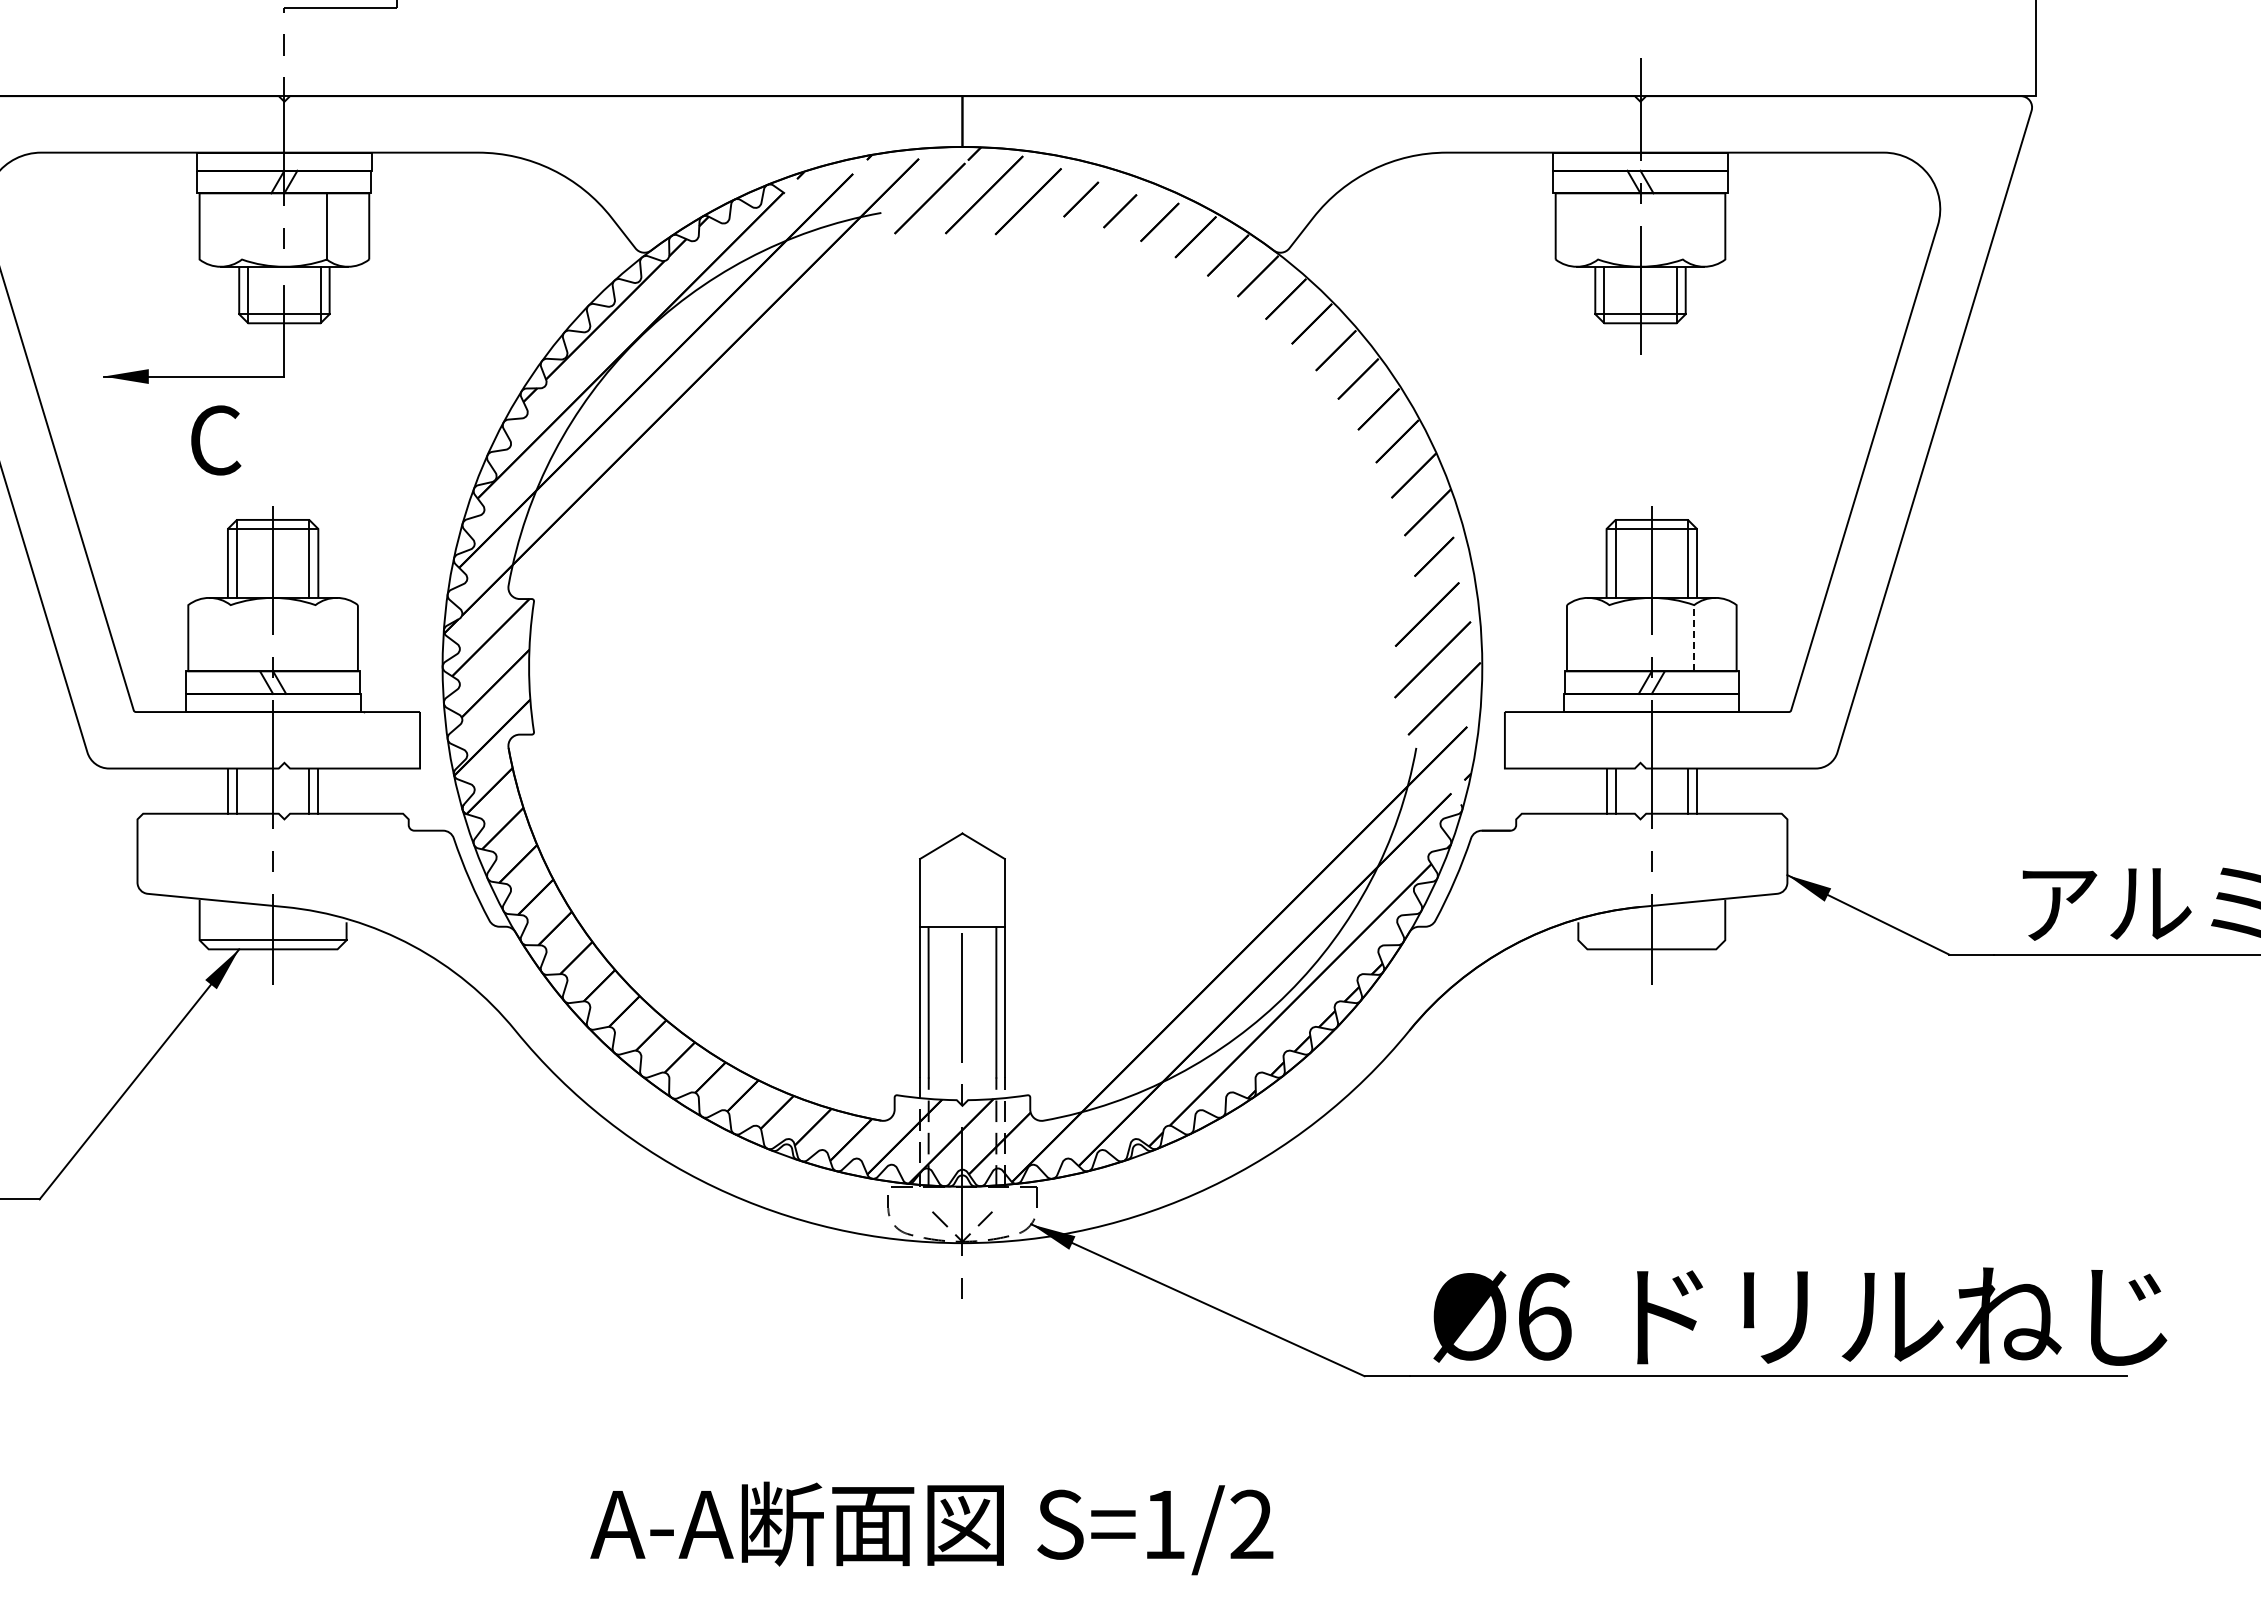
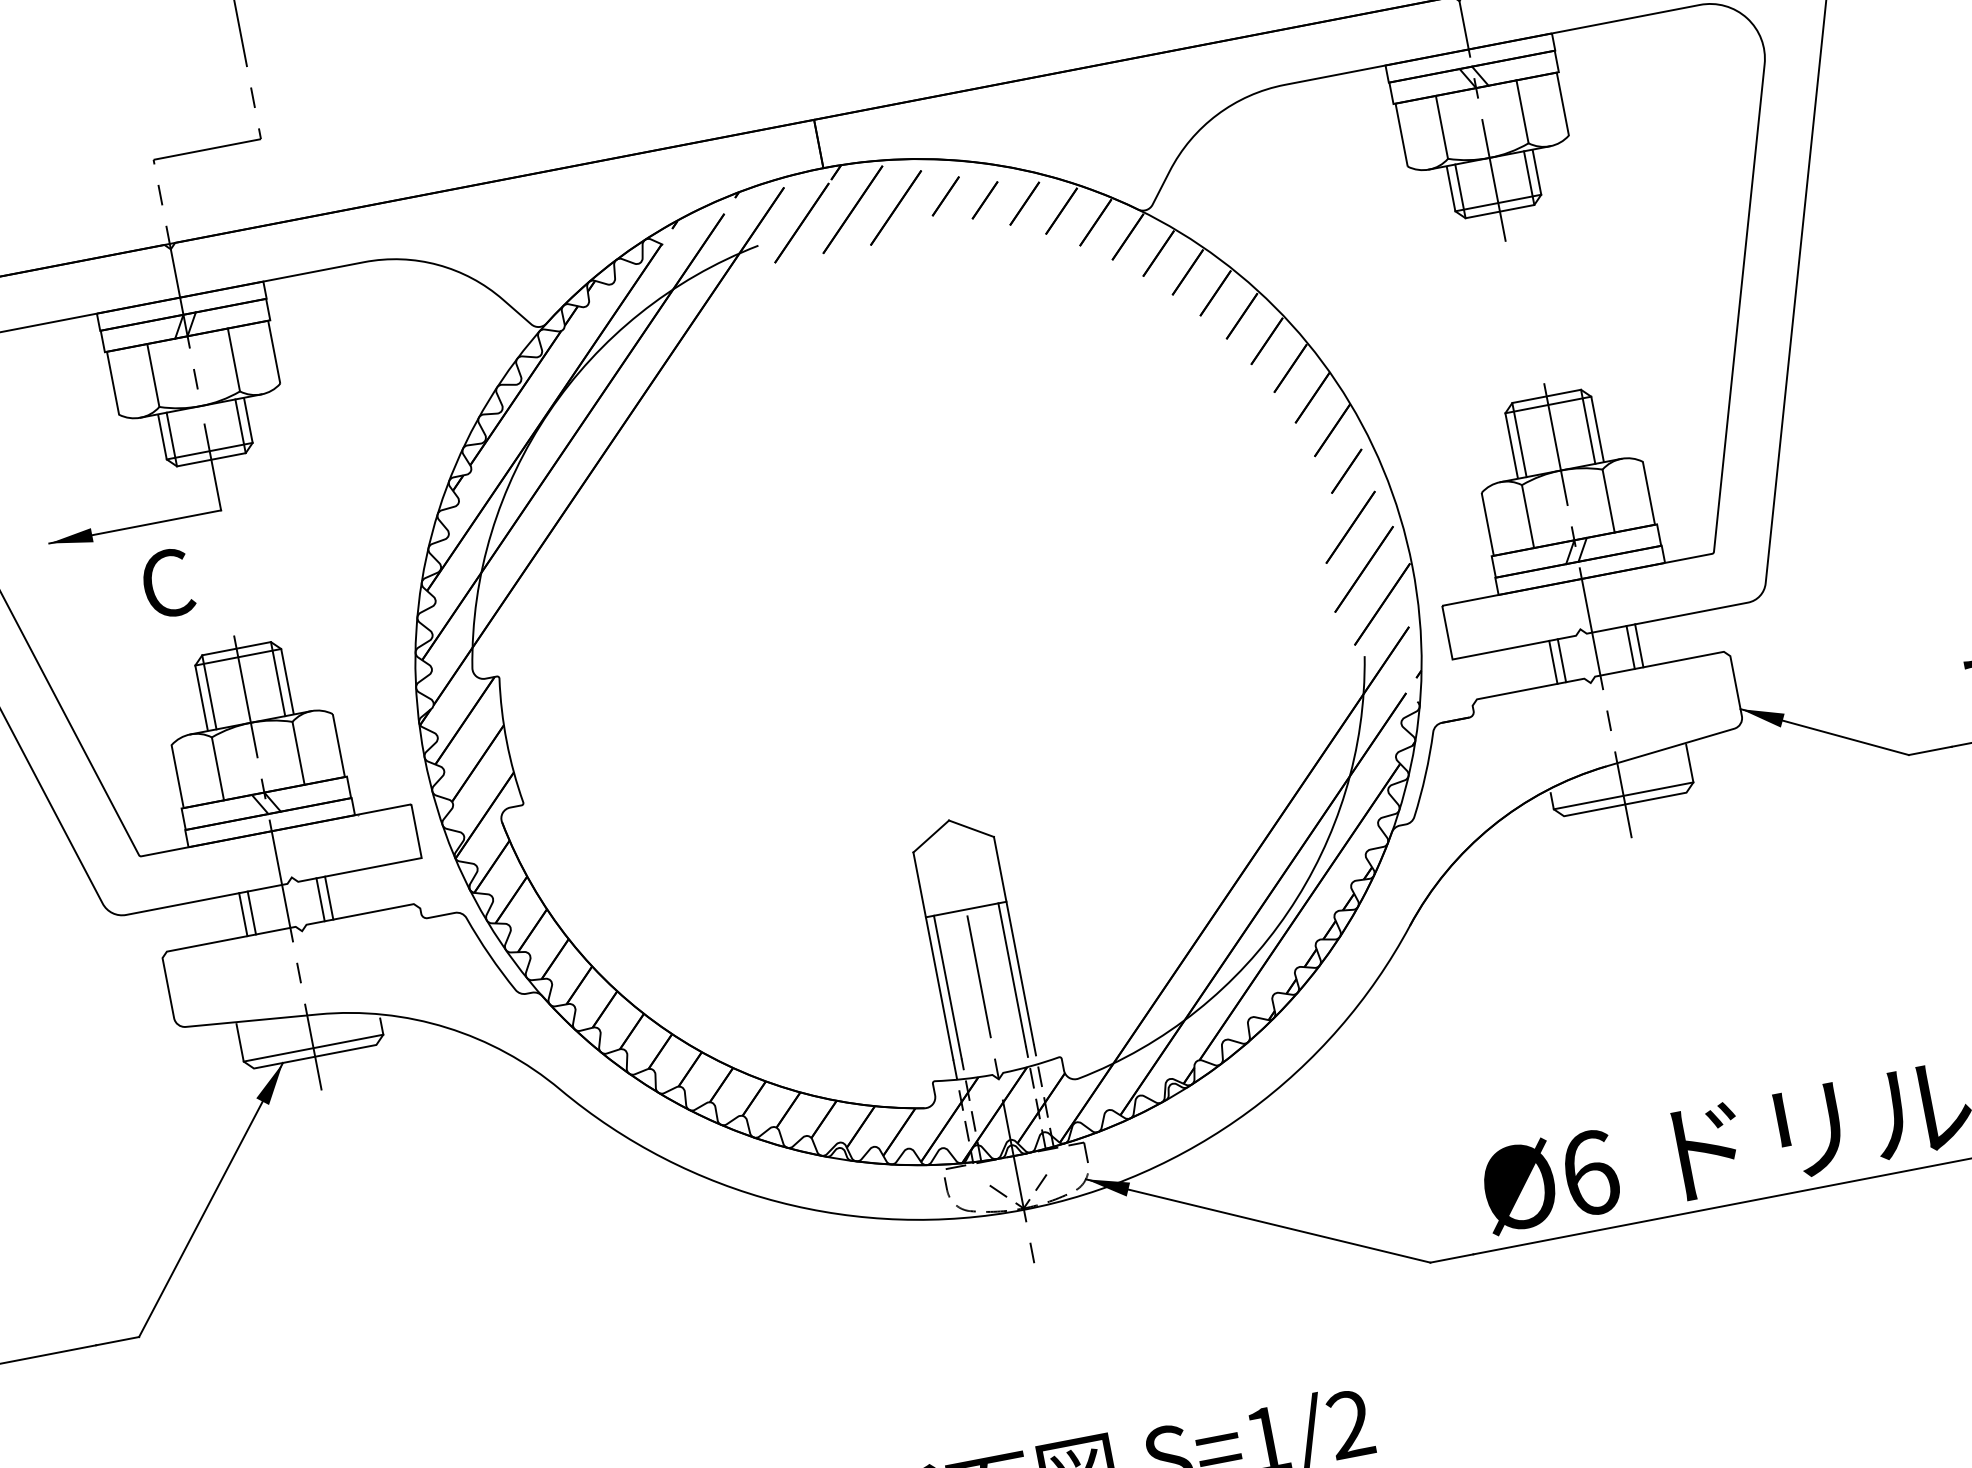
line: (242, 226) -> (153, 375), added
line: (1598, 226) -> (1442, 127), added
line: (1682, 226) -> (1522, 111), added
line: (1694, 637) -> (1608, 500), dashed -> solid
line: (230, 638) -> (217, 769), added
line: (315, 638) -> (298, 753), added
line: (1609, 638) -> (1528, 516), added
line: (1651, 940) -> (1623, 796), added

